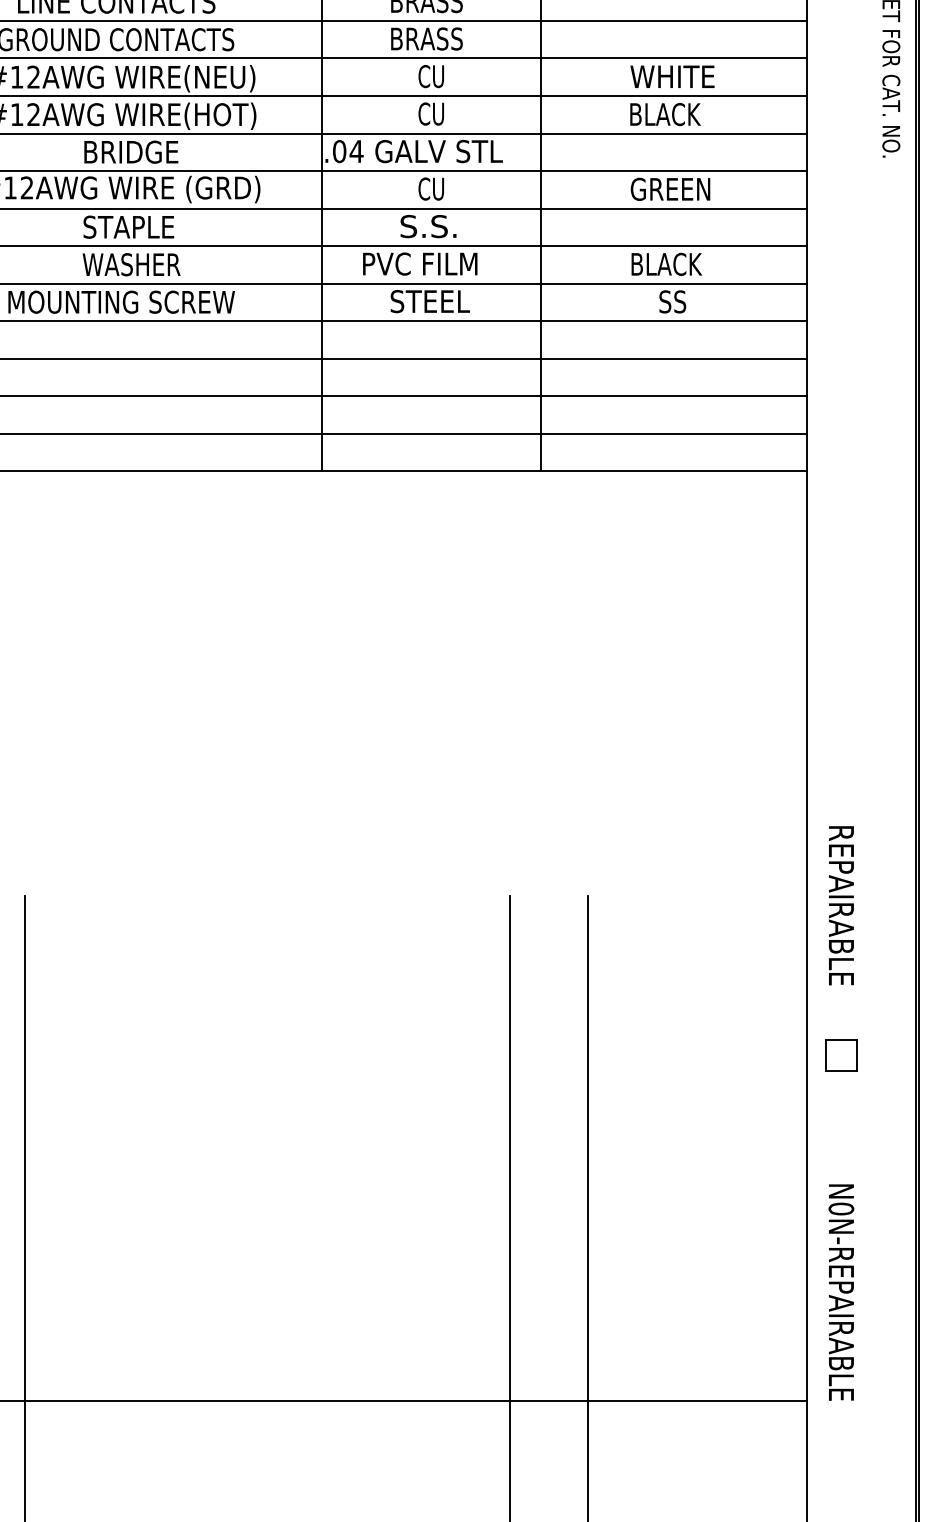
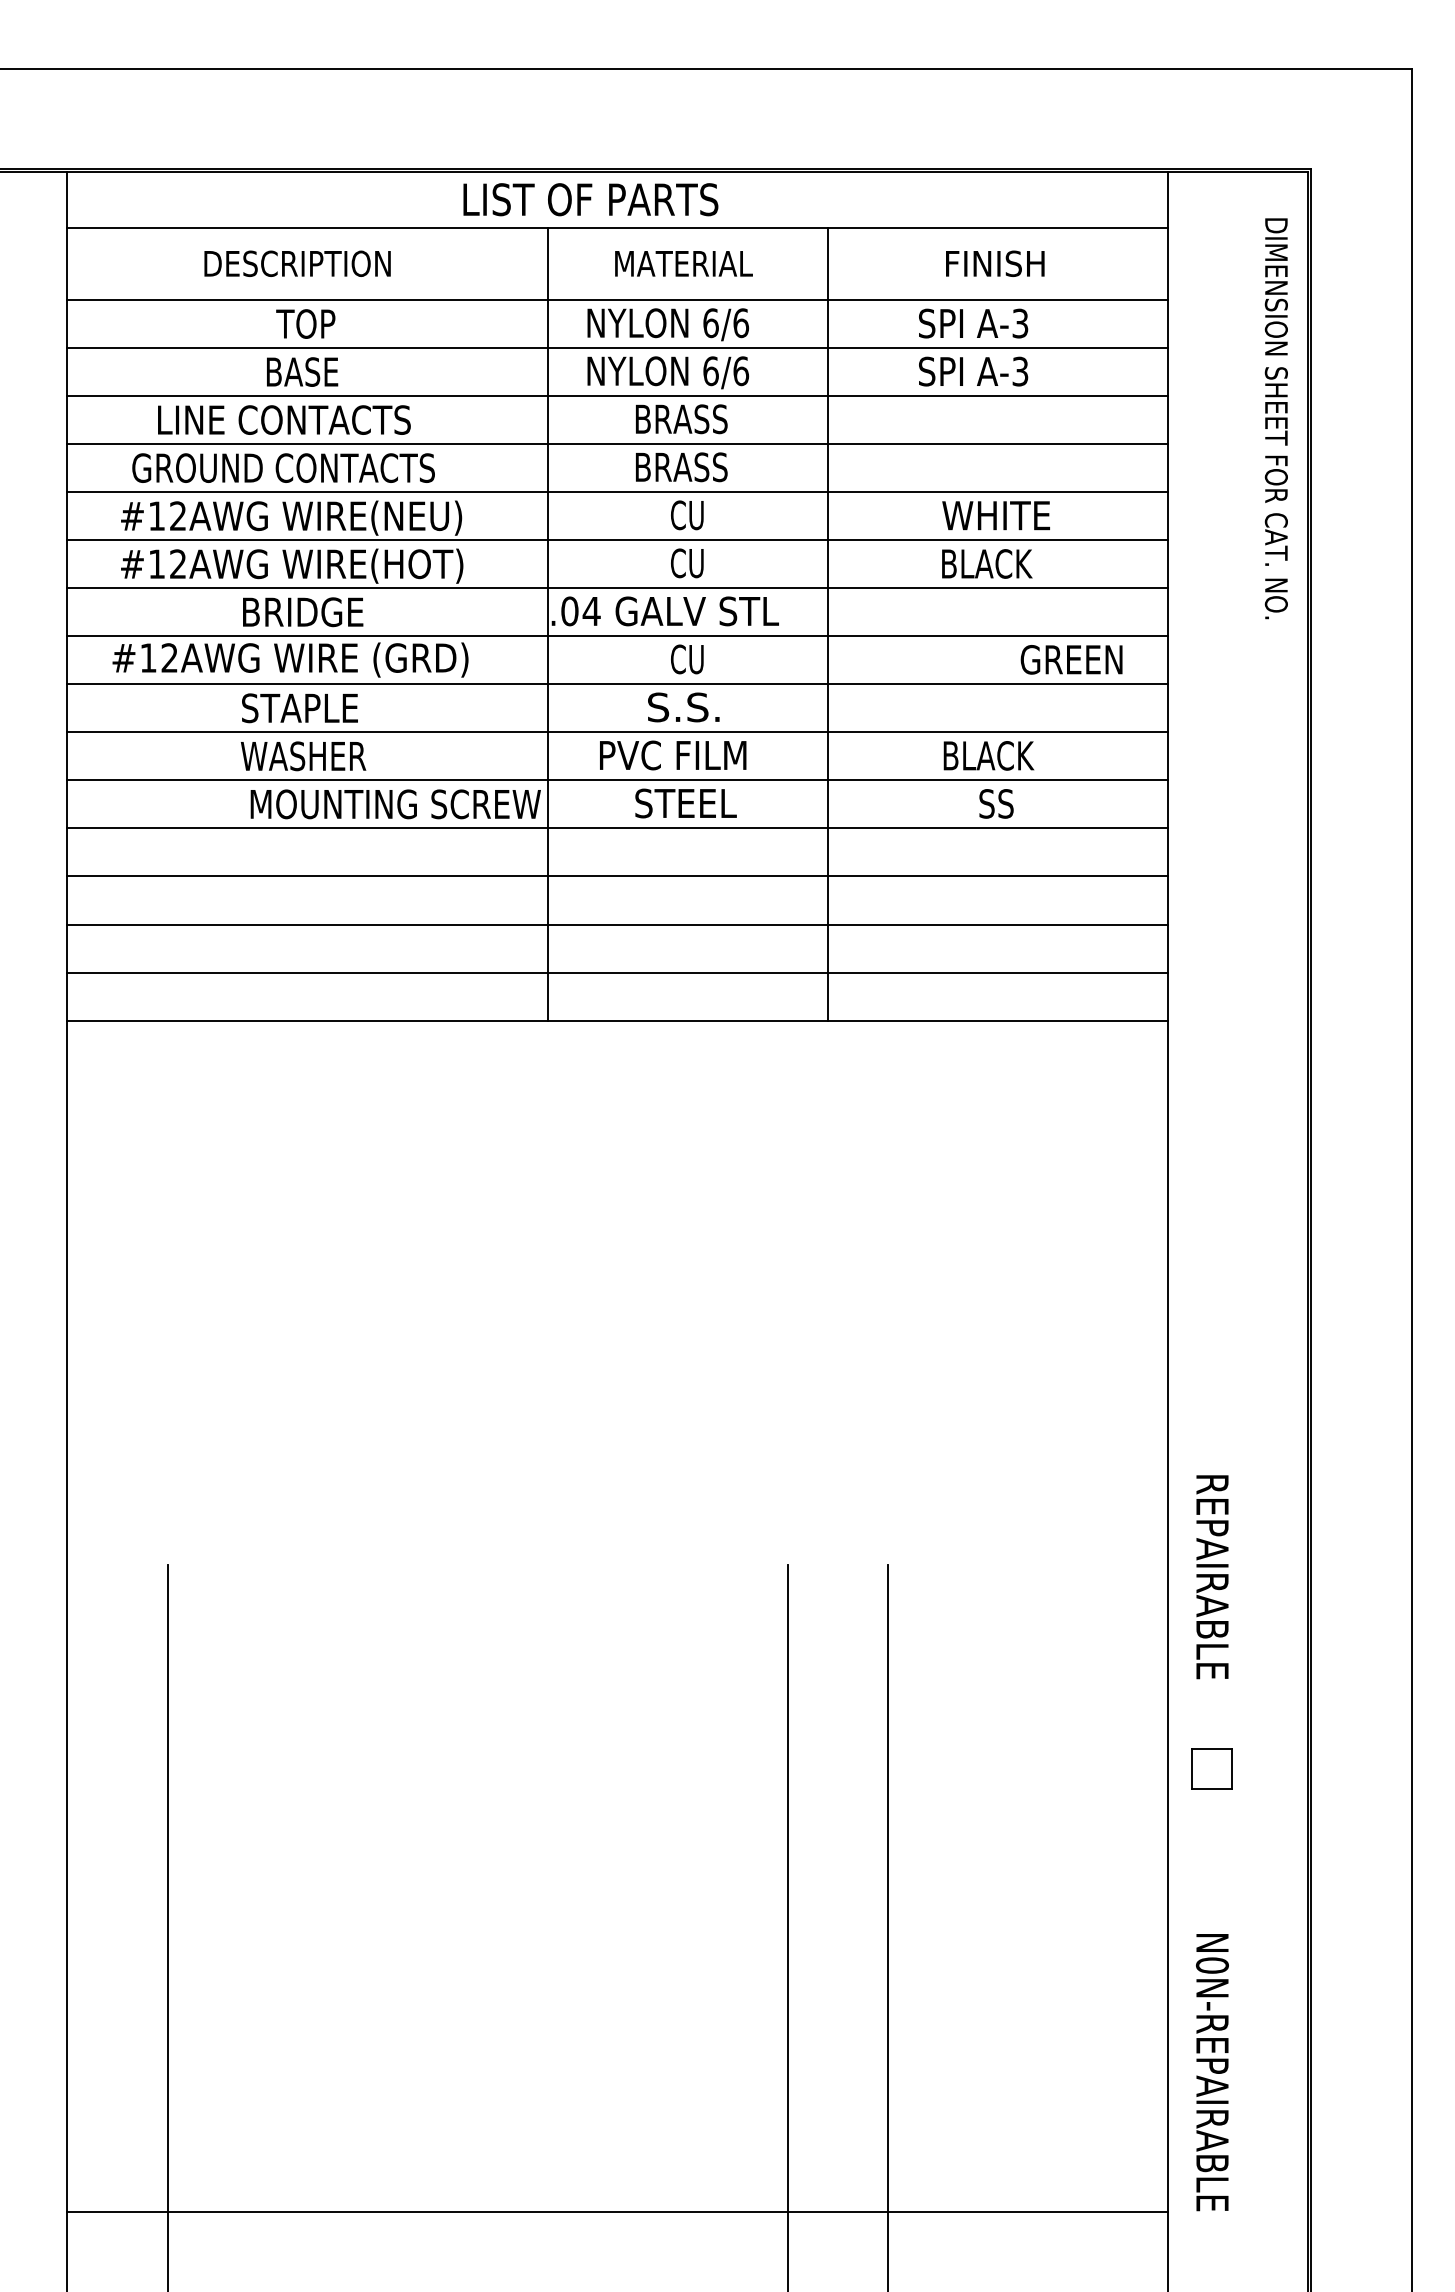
text: (670, 189) -> (1071, 659), moved
text: (121, 302) -> (395, 804), moved

